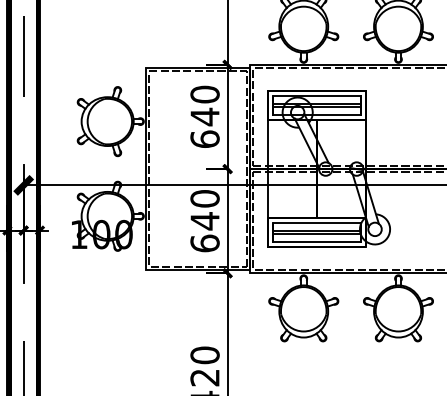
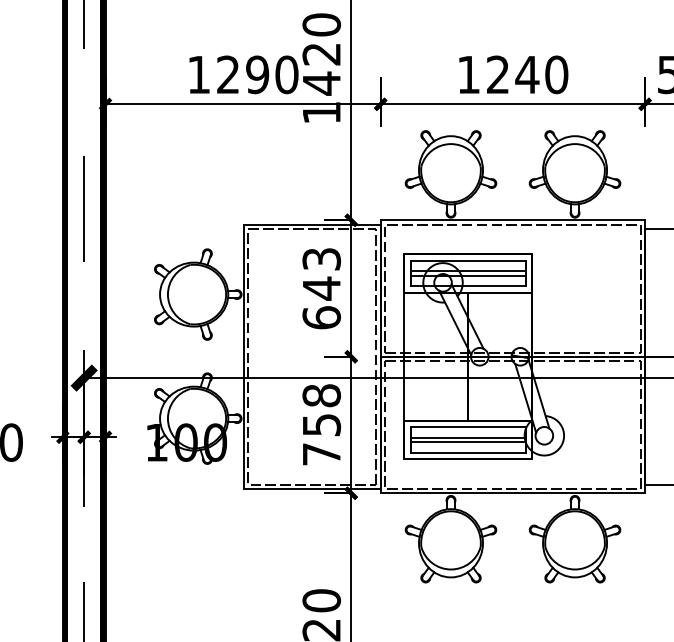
text: (204, 94) -> (321, 258), 640 -> 643
text: (204, 220) -> (321, 424), 640 -> 758

